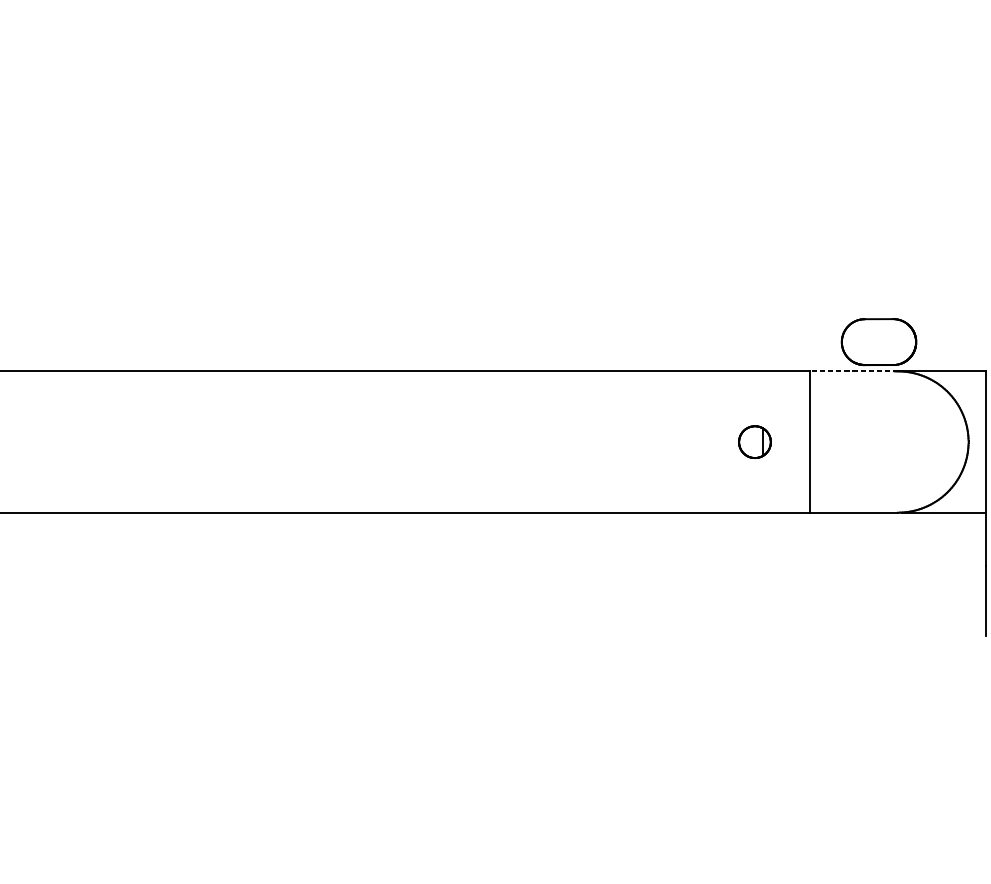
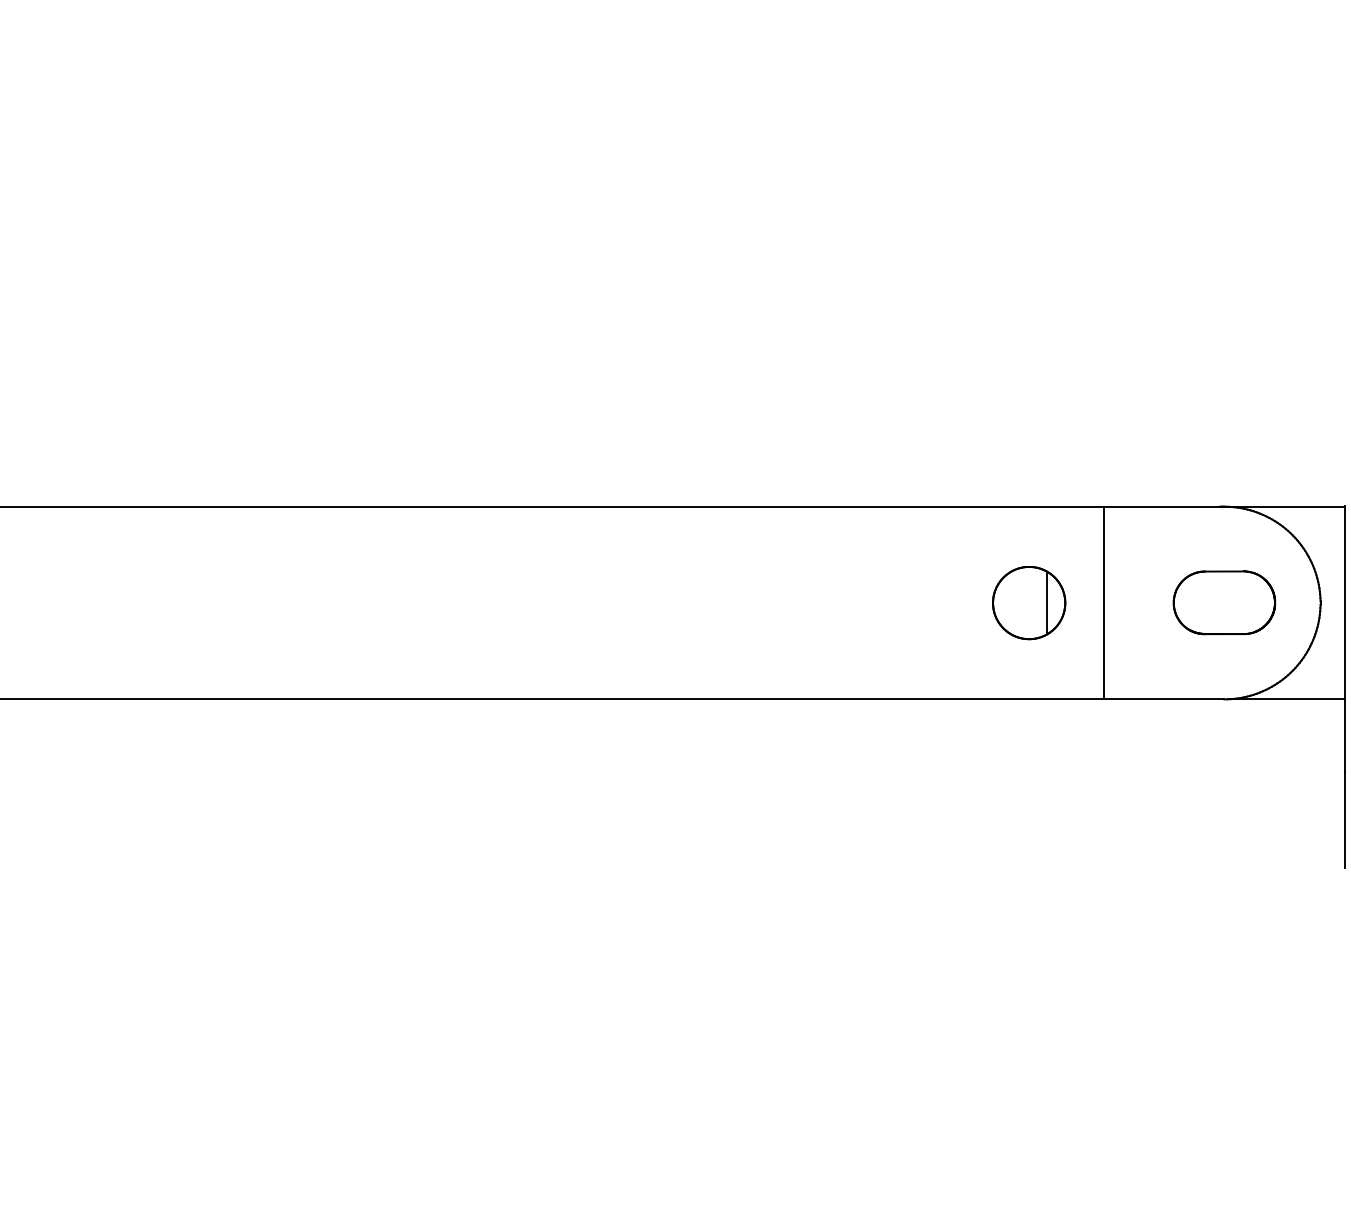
part: (879, 341) -> (1224, 602), moved
line: (853, 371) -> (1163, 506), dashed -> solid
part: (755, 442) -> (1029, 603), size x1.67

